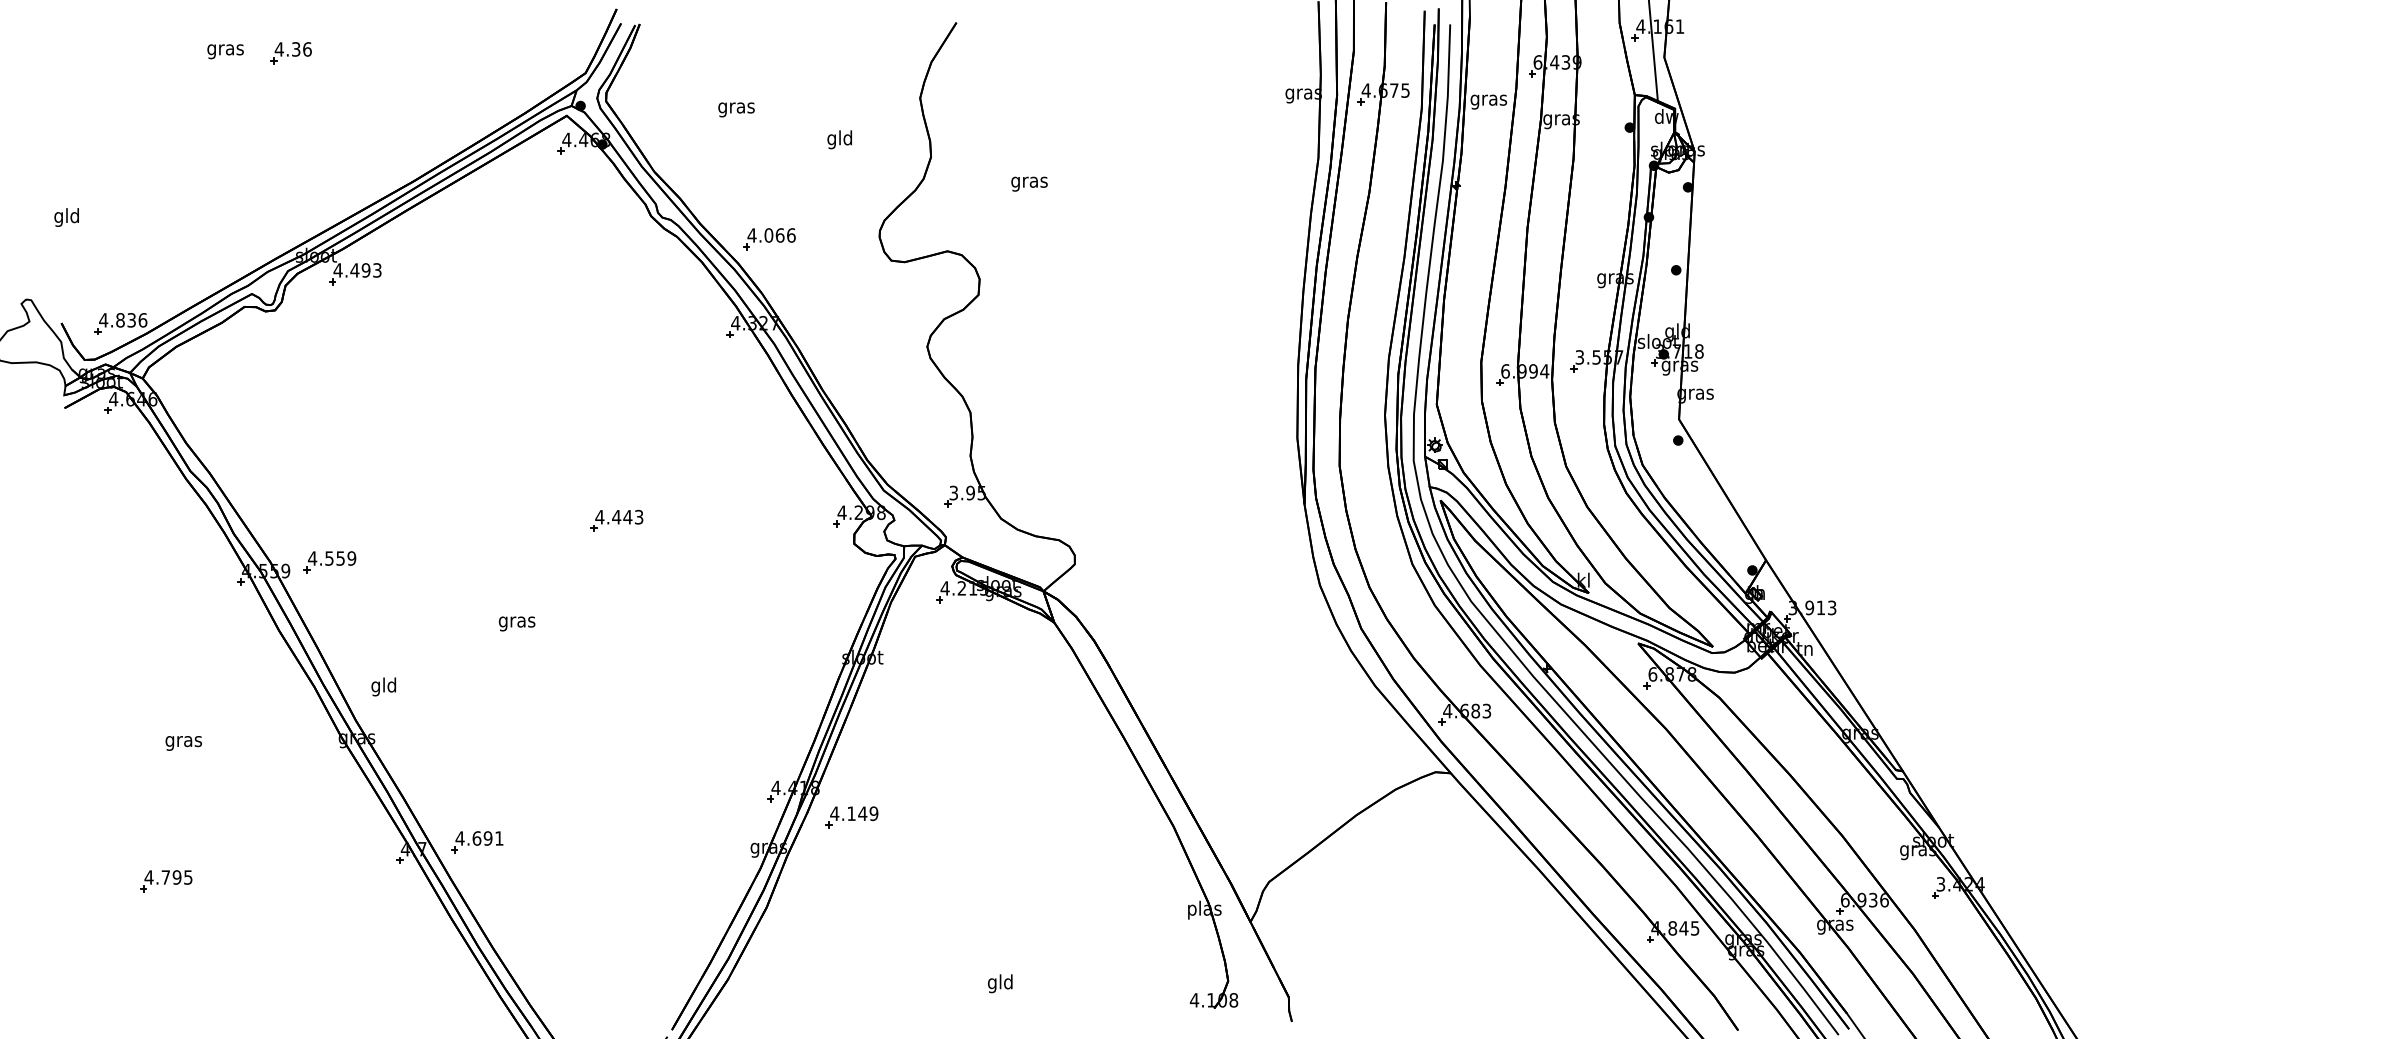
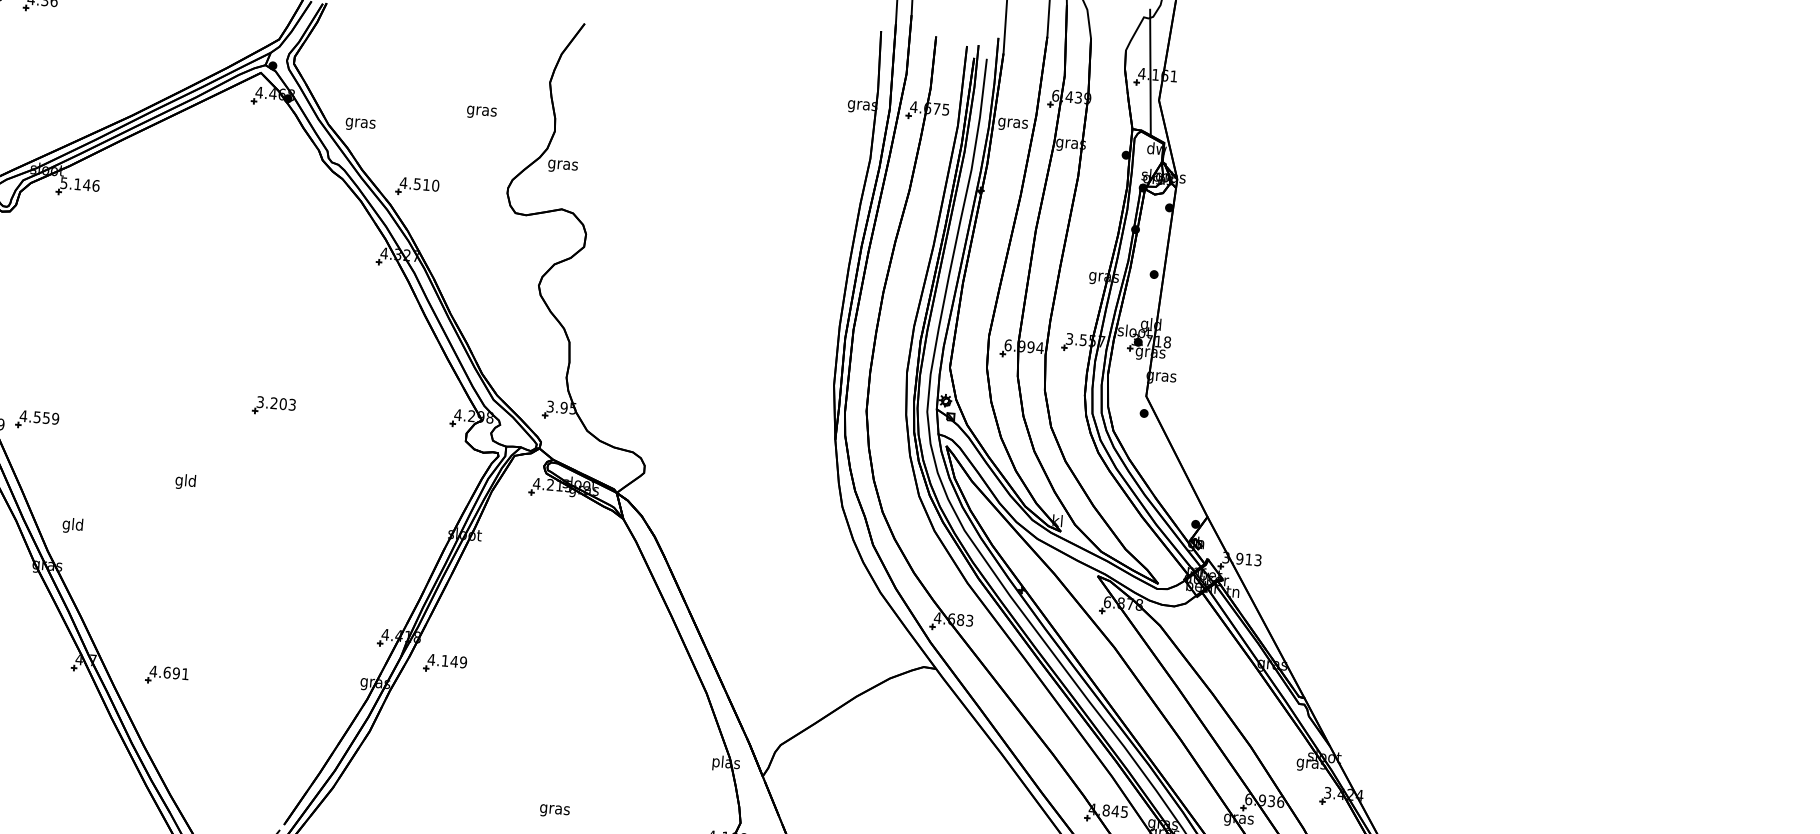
text: (736, 109) -> (360, 124), moved
text: (839, 139) -> (481, 110), gld -> gras
text: (1029, 183) -> (562, 166), moved
text: (779, 235) -> (426, 184), 4.066 -> 4.510
text: (357, 270) -> (79, 184), 4.493 -> 5.146
text: (613, 516) -> (271, 402), 4.443 -> 3.203
text: (516, 621) -> (185, 481), gras -> gld
part: (477, 842) -> (167, 675), moved
text: (1000, 983) -> (554, 809), gld -> gras

